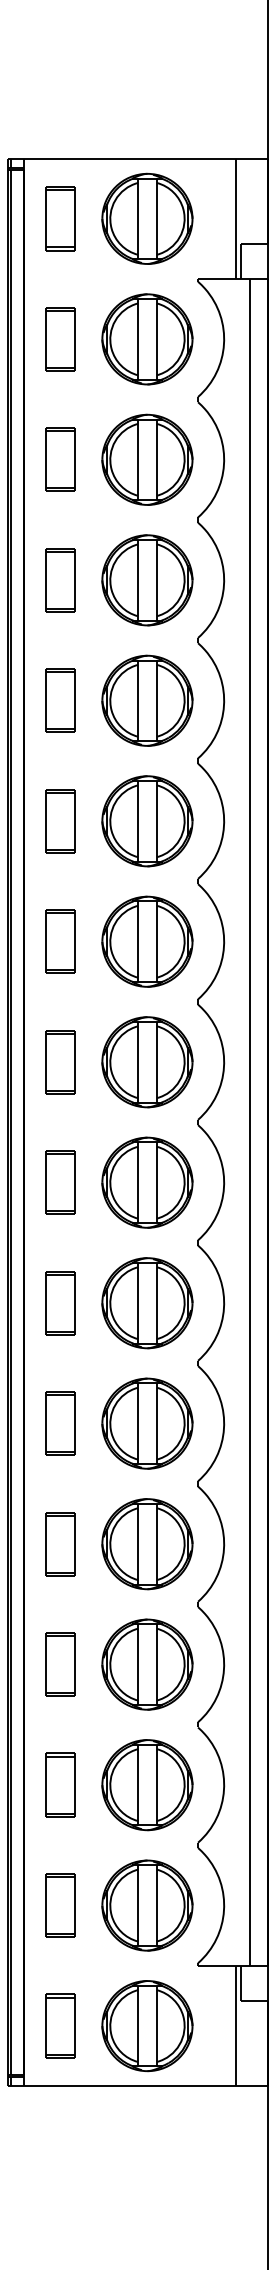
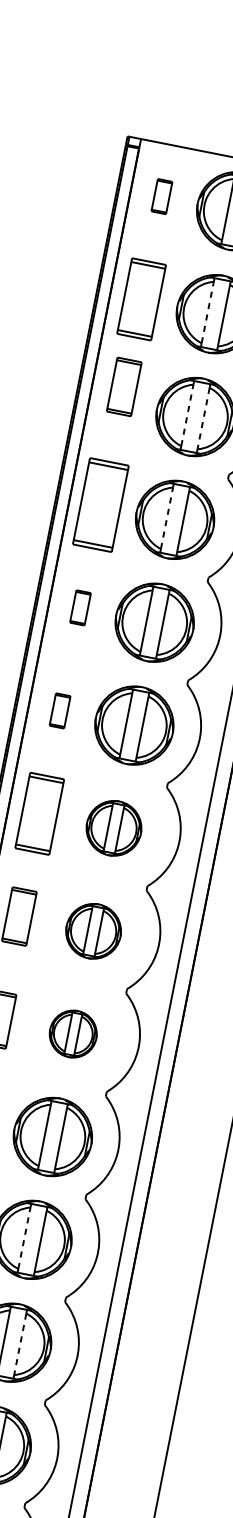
part: (60, 218) -> (162, 196), size x0.6
part: (60, 339) -> (141, 299), size x1.4
line: (137, 339) -> (207, 312), solid -> dashed
part: (60, 459) -> (124, 386), moved
line: (137, 459) -> (187, 415), solid -> dashed
line: (156, 459) -> (203, 418), solid -> dashed
part: (60, 580) -> (100, 505), size x1.6
line: (137, 580) -> (166, 518), solid -> dashed
part: (60, 700) -> (80, 607), size x0.6
part: (60, 821) -> (60, 711), size x0.6
part: (60, 941) -> (39, 813), size x1.4
part: (147, 941) -> (114, 828), size x0.7
part: (147, 1062) -> (93, 931), size x0.7
part: (147, 1182) -> (73, 1033), size x0.6
line: (137, 1423) -> (24, 1238), solid -> dashed
line: (156, 1544) -> (19, 1344), solid -> dashed

